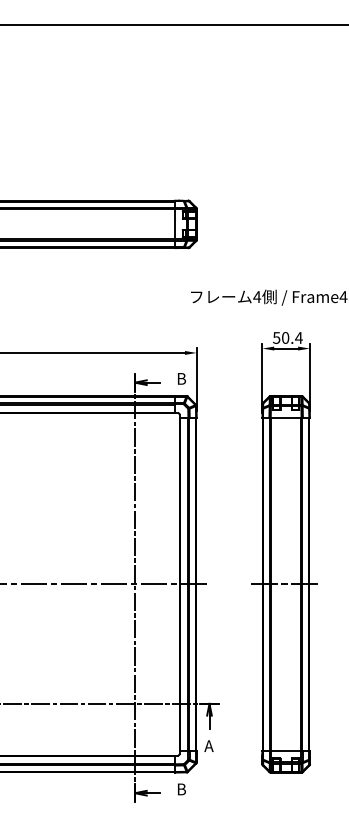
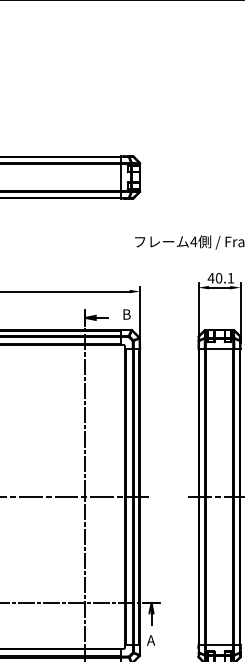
text: (287, 337) -> (220, 277), 50.4 -> 40.1

